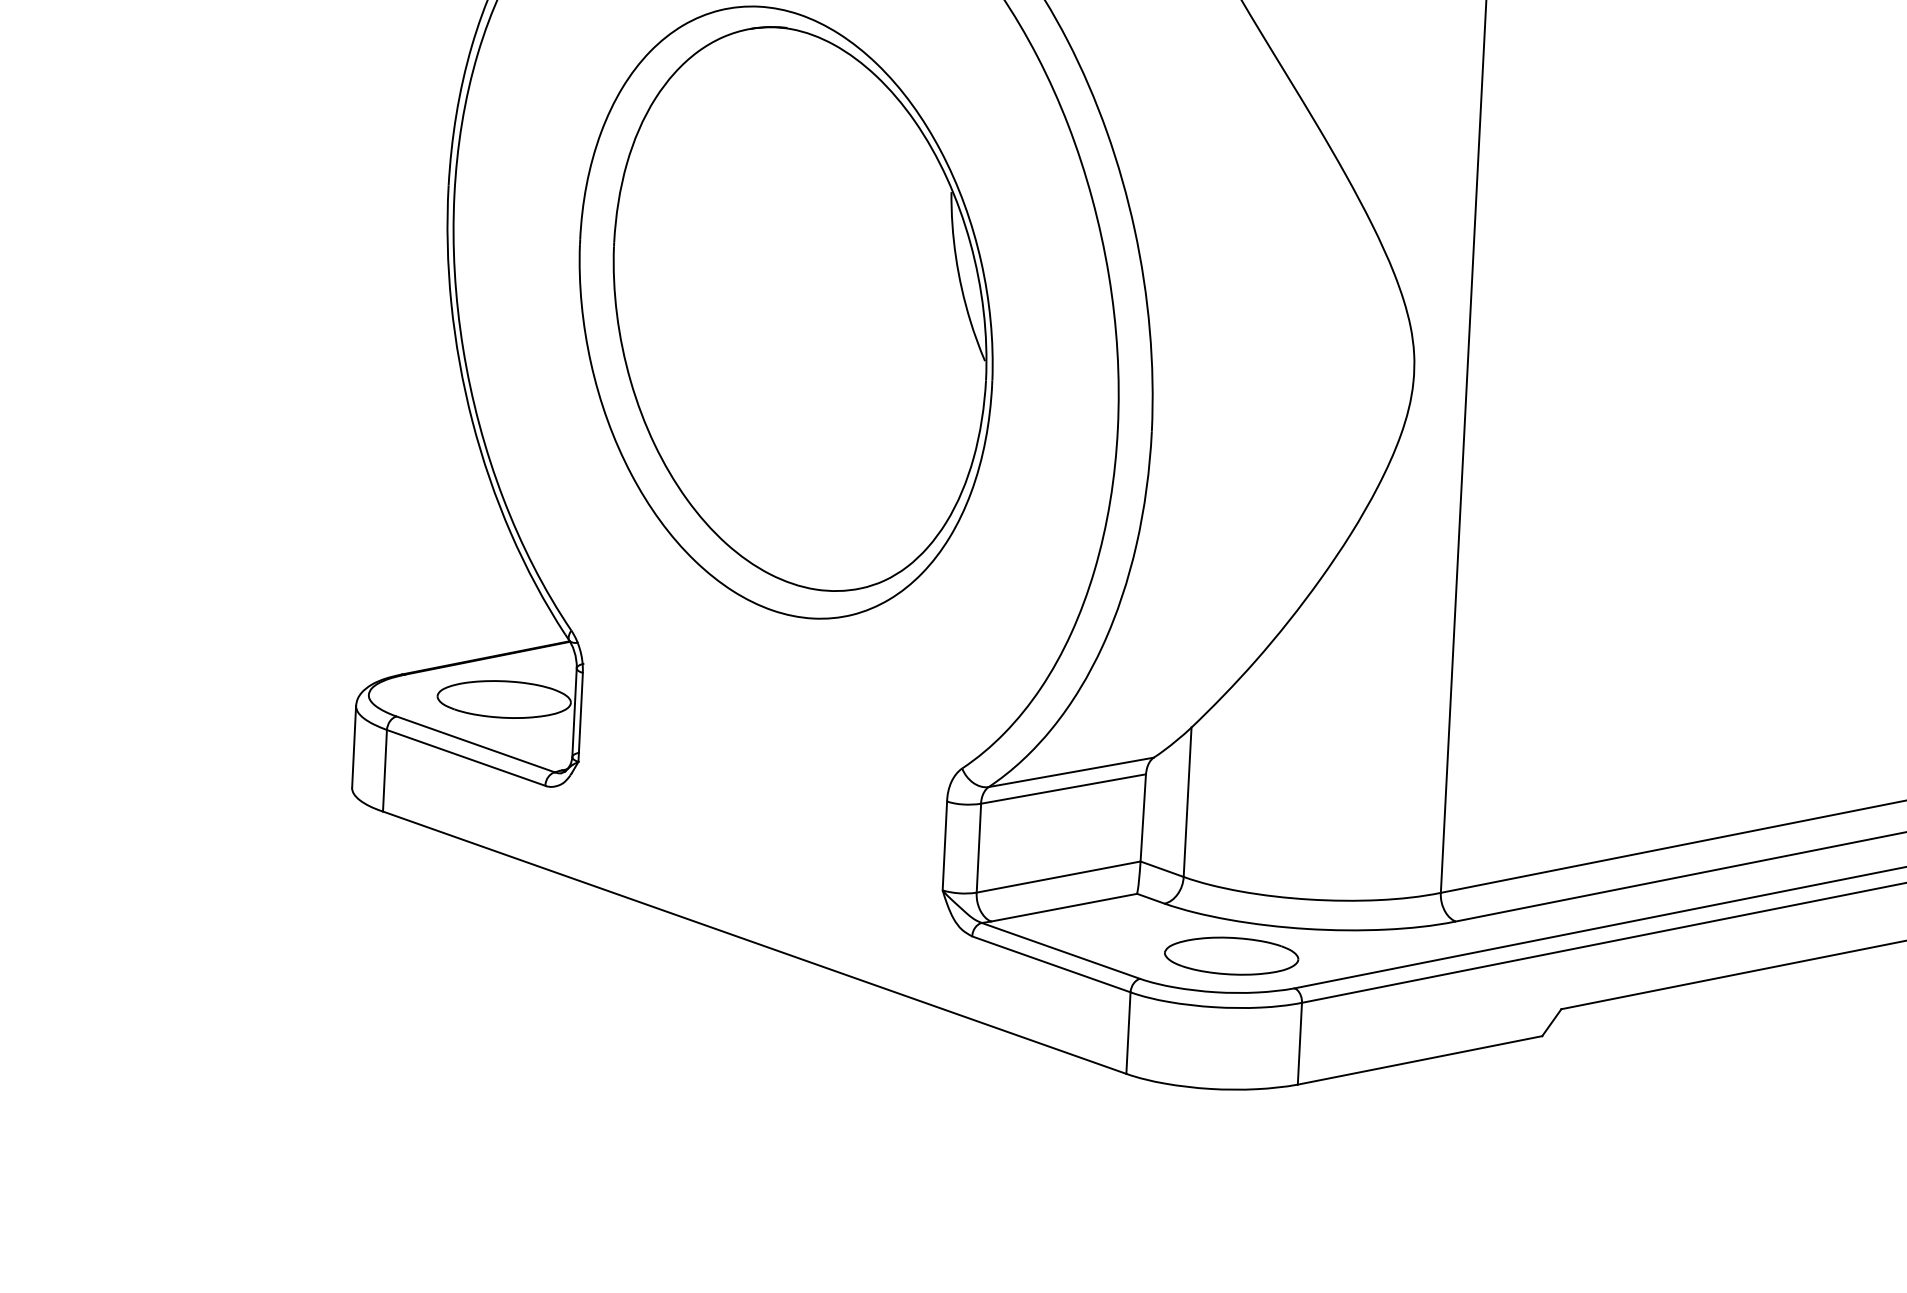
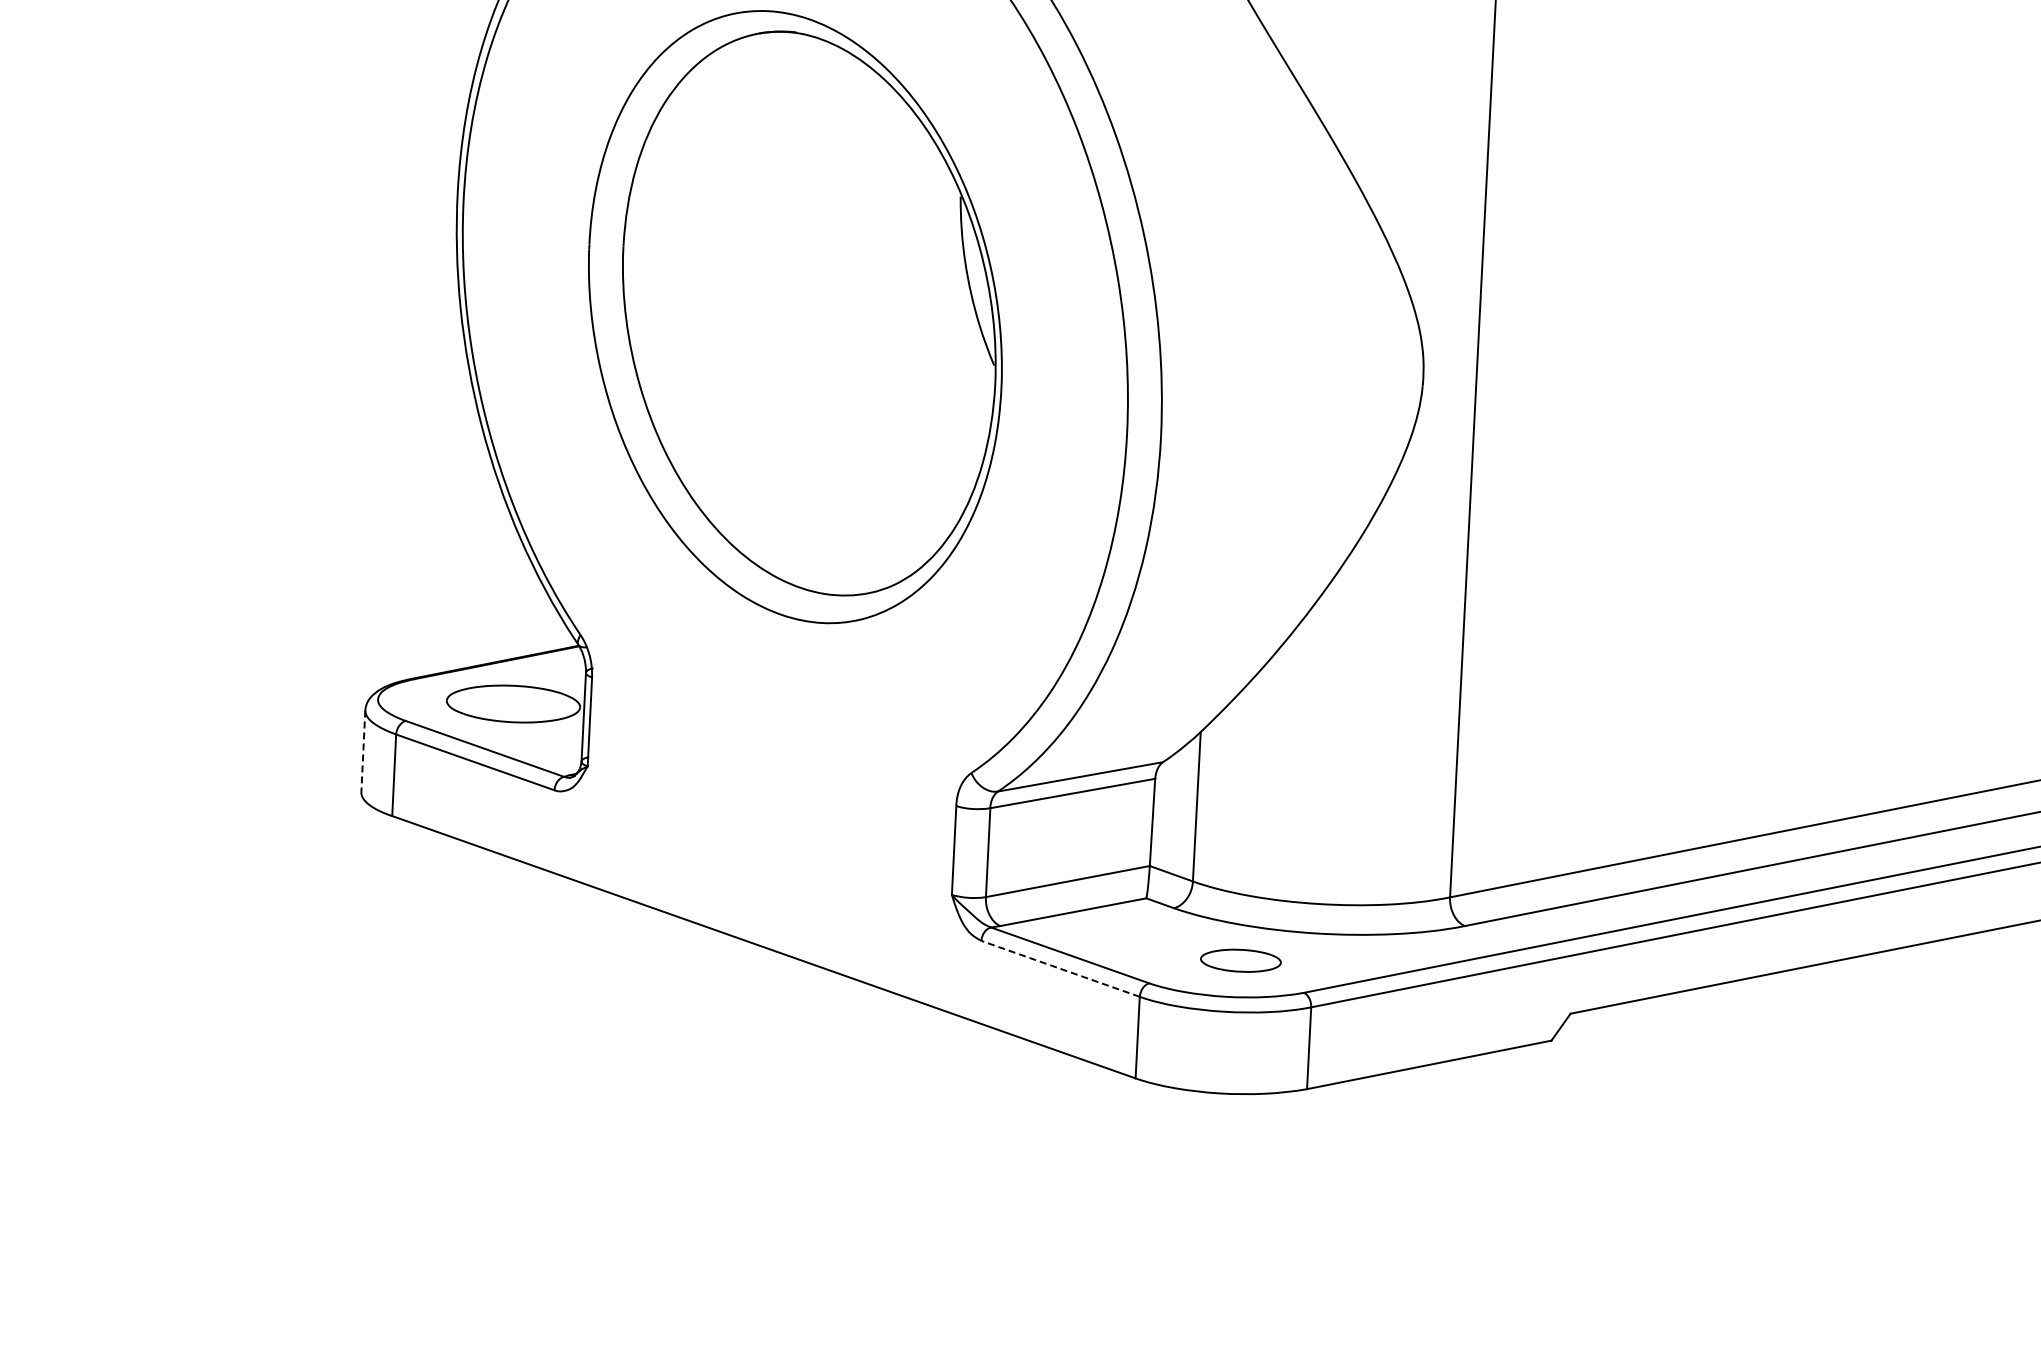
line: (354, 747) -> (363, 751), solid -> dashed
part: (1231, 956) -> (1240, 960), size x0.6
line: (1051, 964) -> (1060, 968), solid -> dashed

